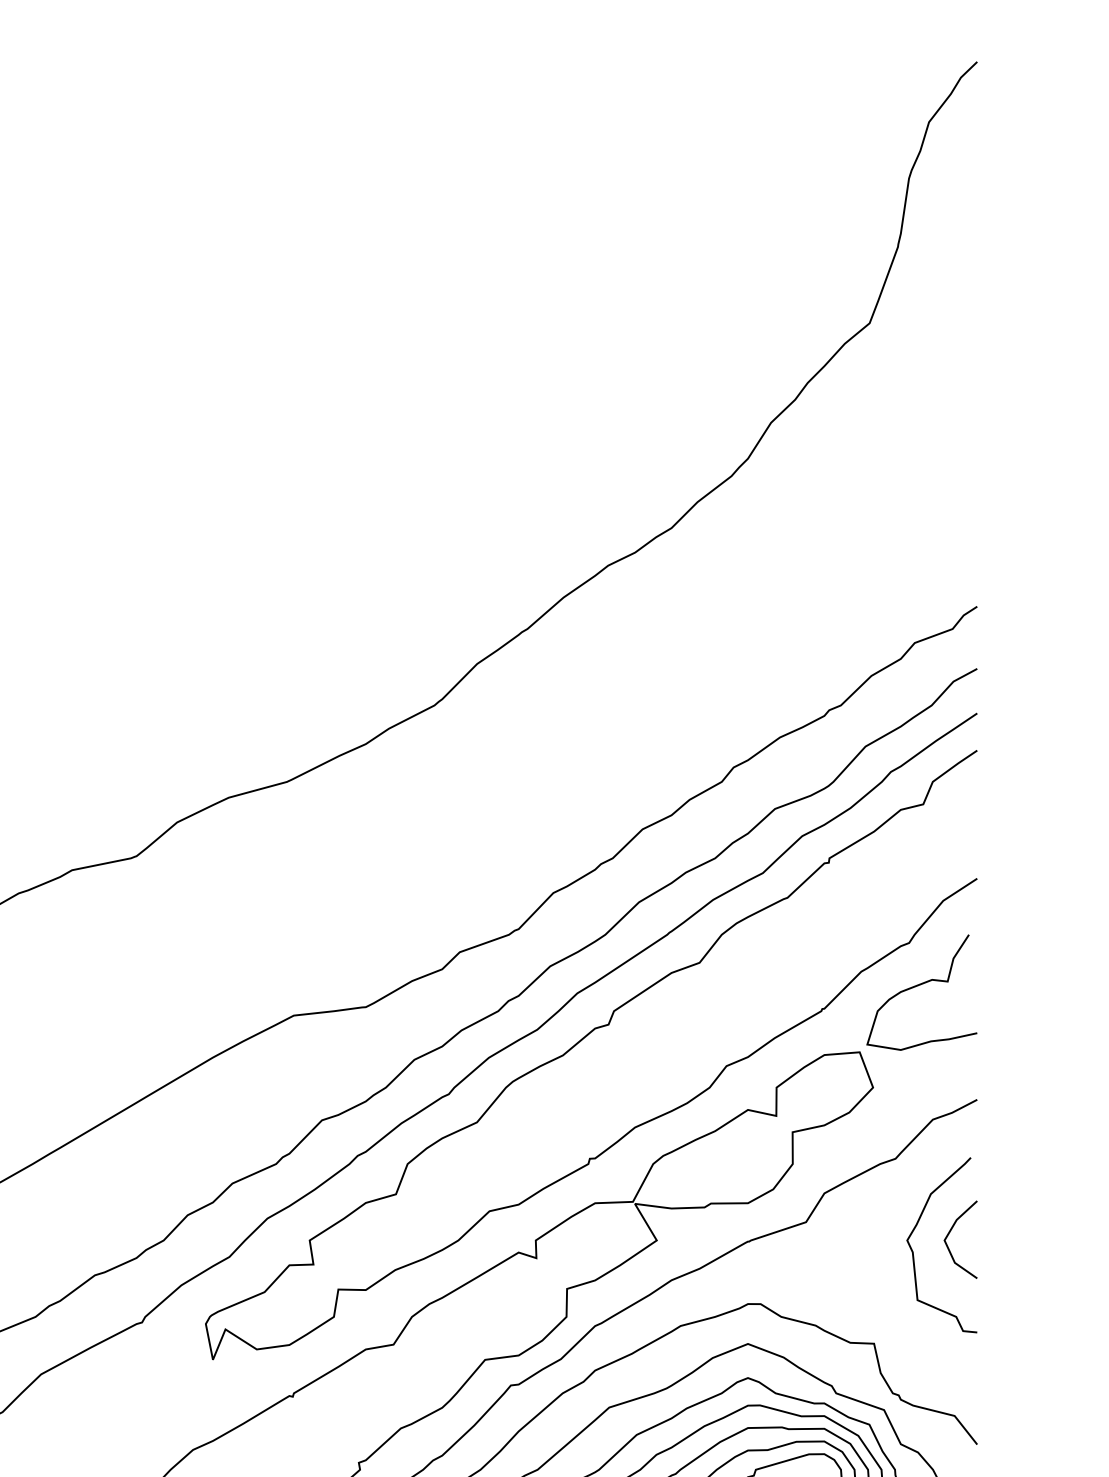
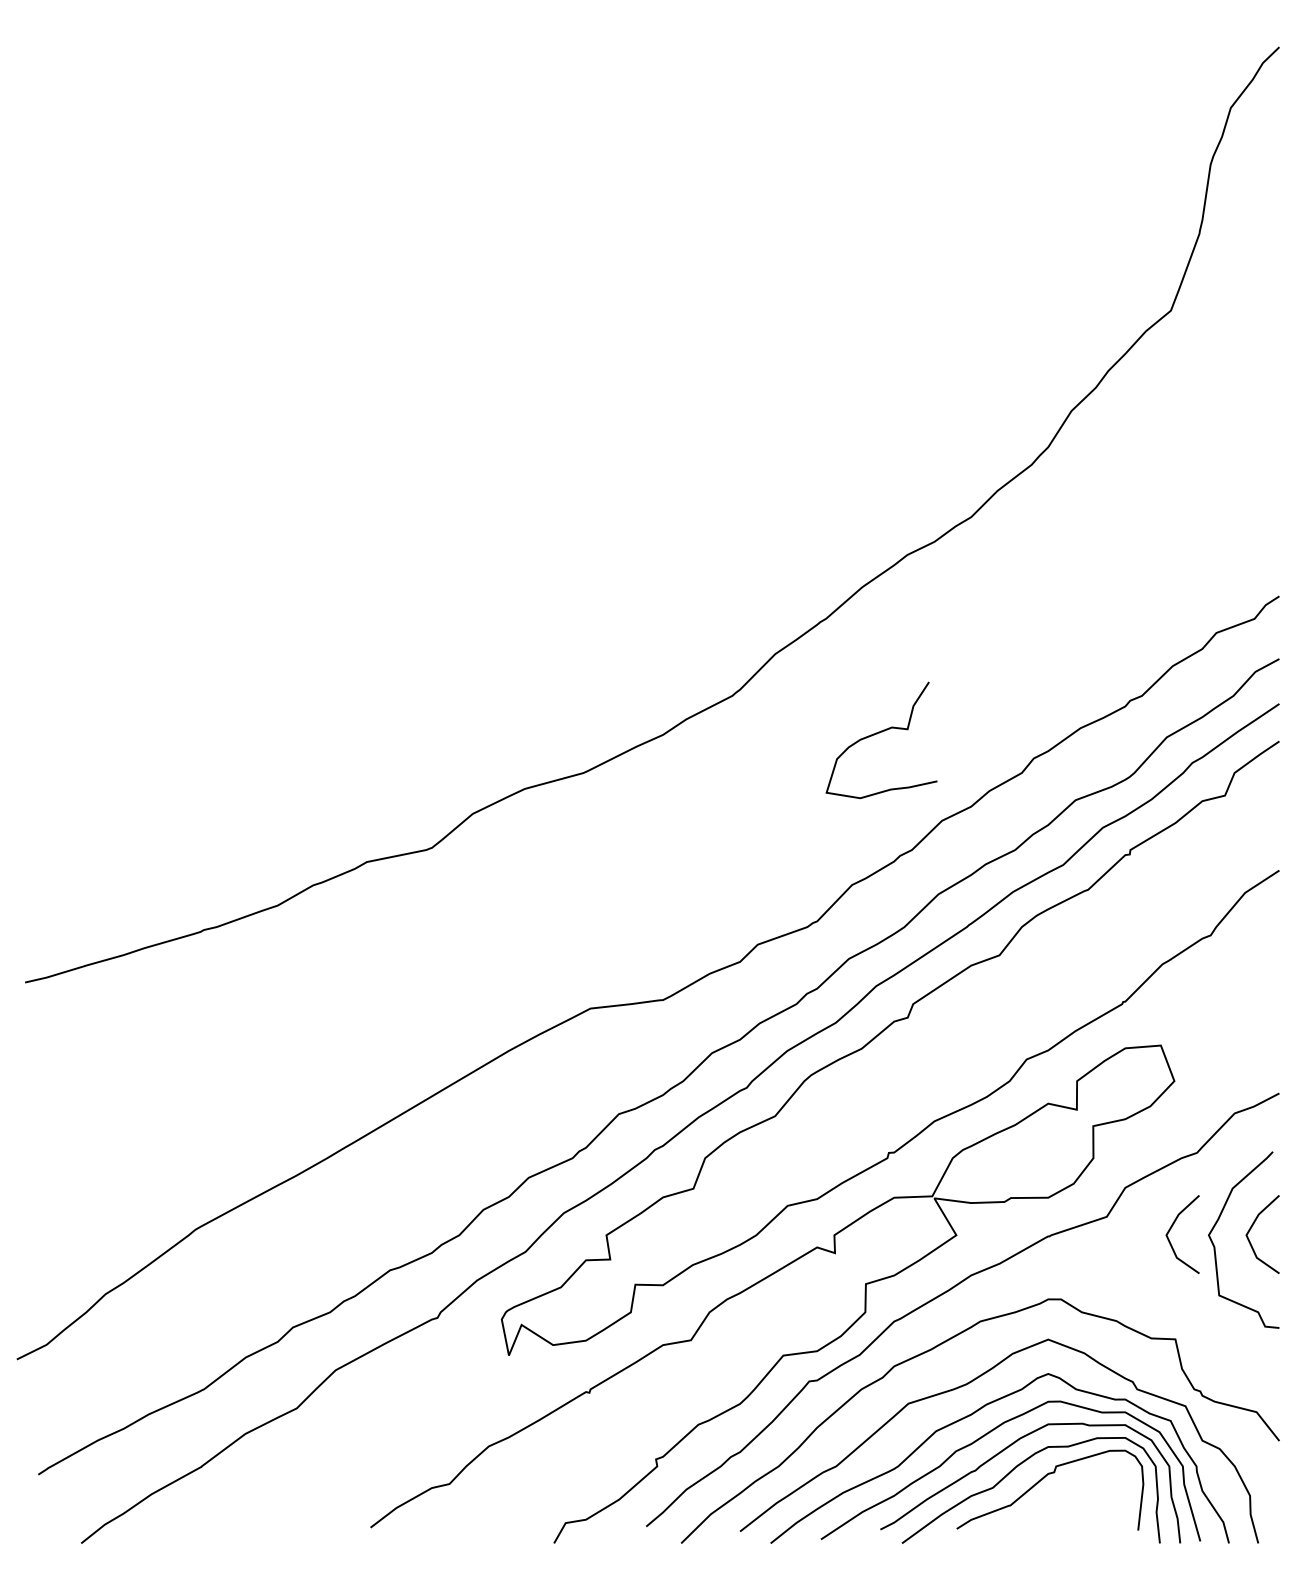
curve: (917, 986) -> (877, 734), moved
line: (871, 1232) -> (1172, 1227), added

